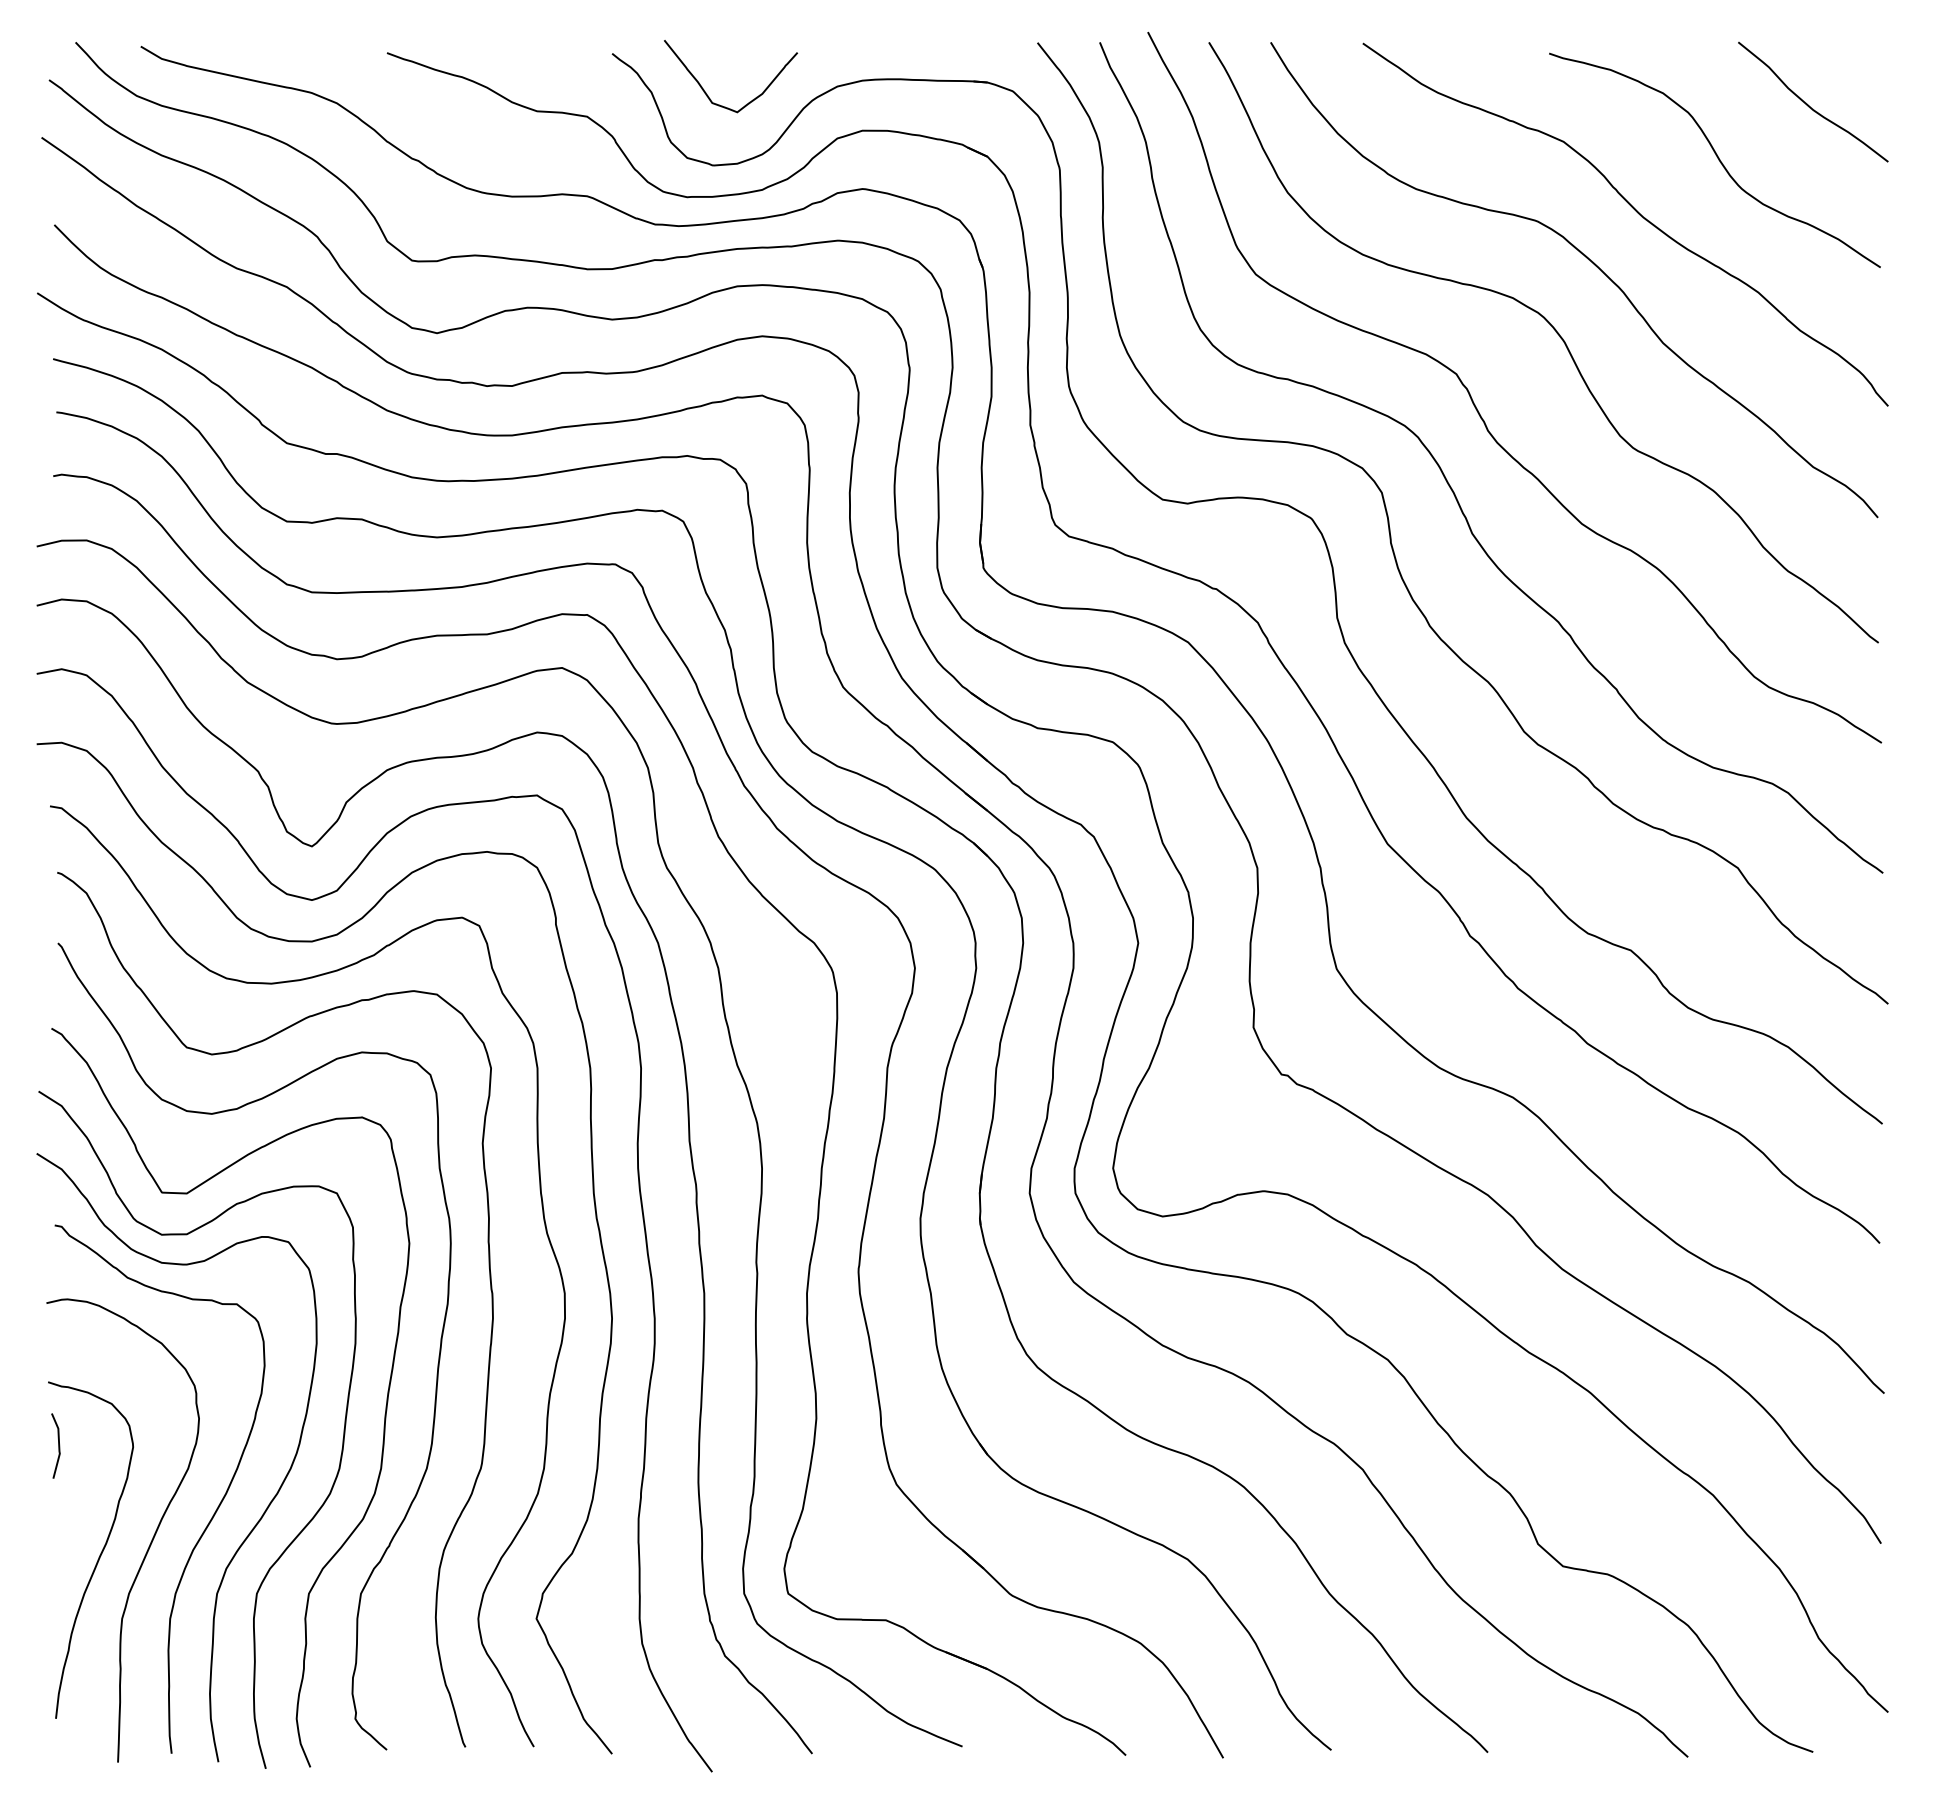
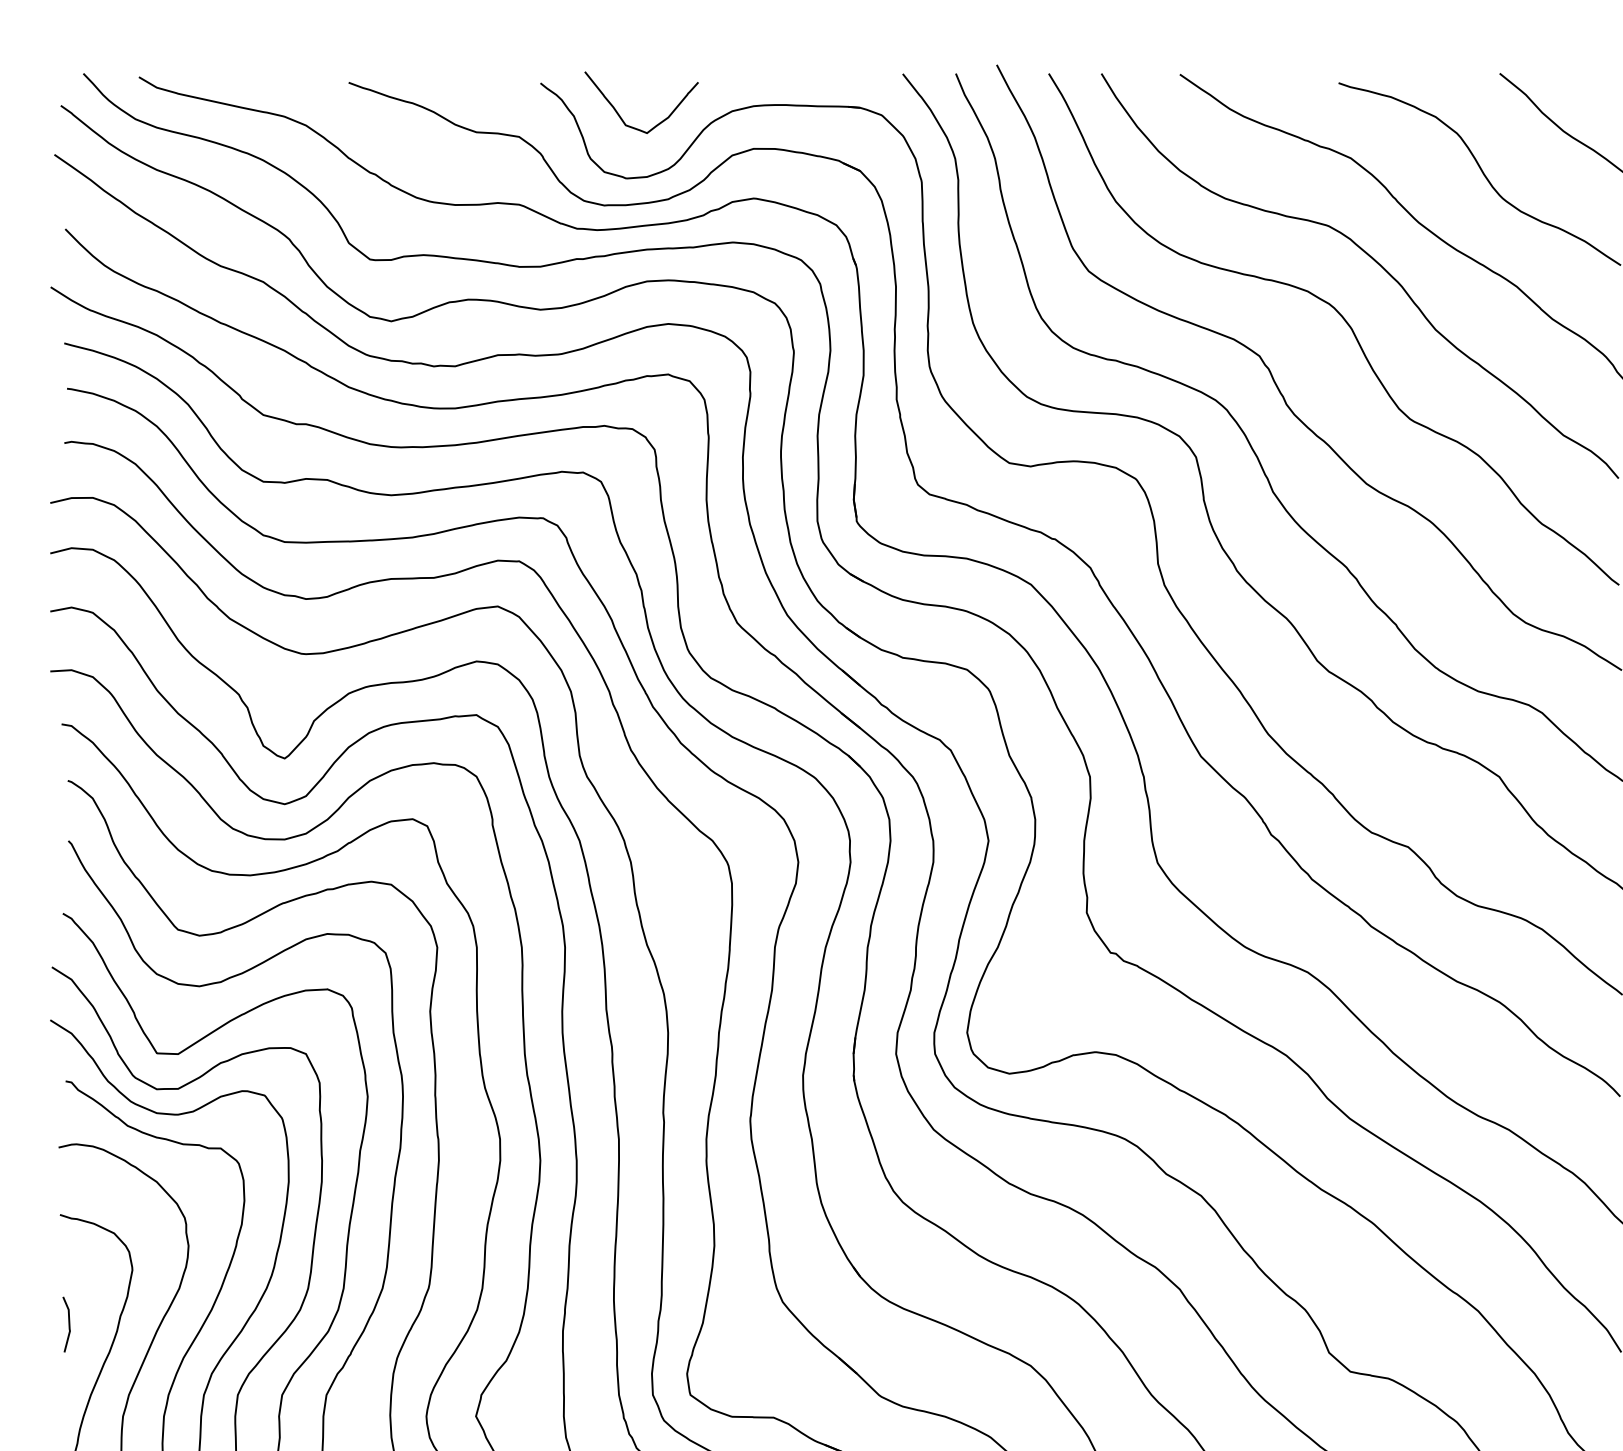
line: (58, 1445) -> (68, 1324), moved

